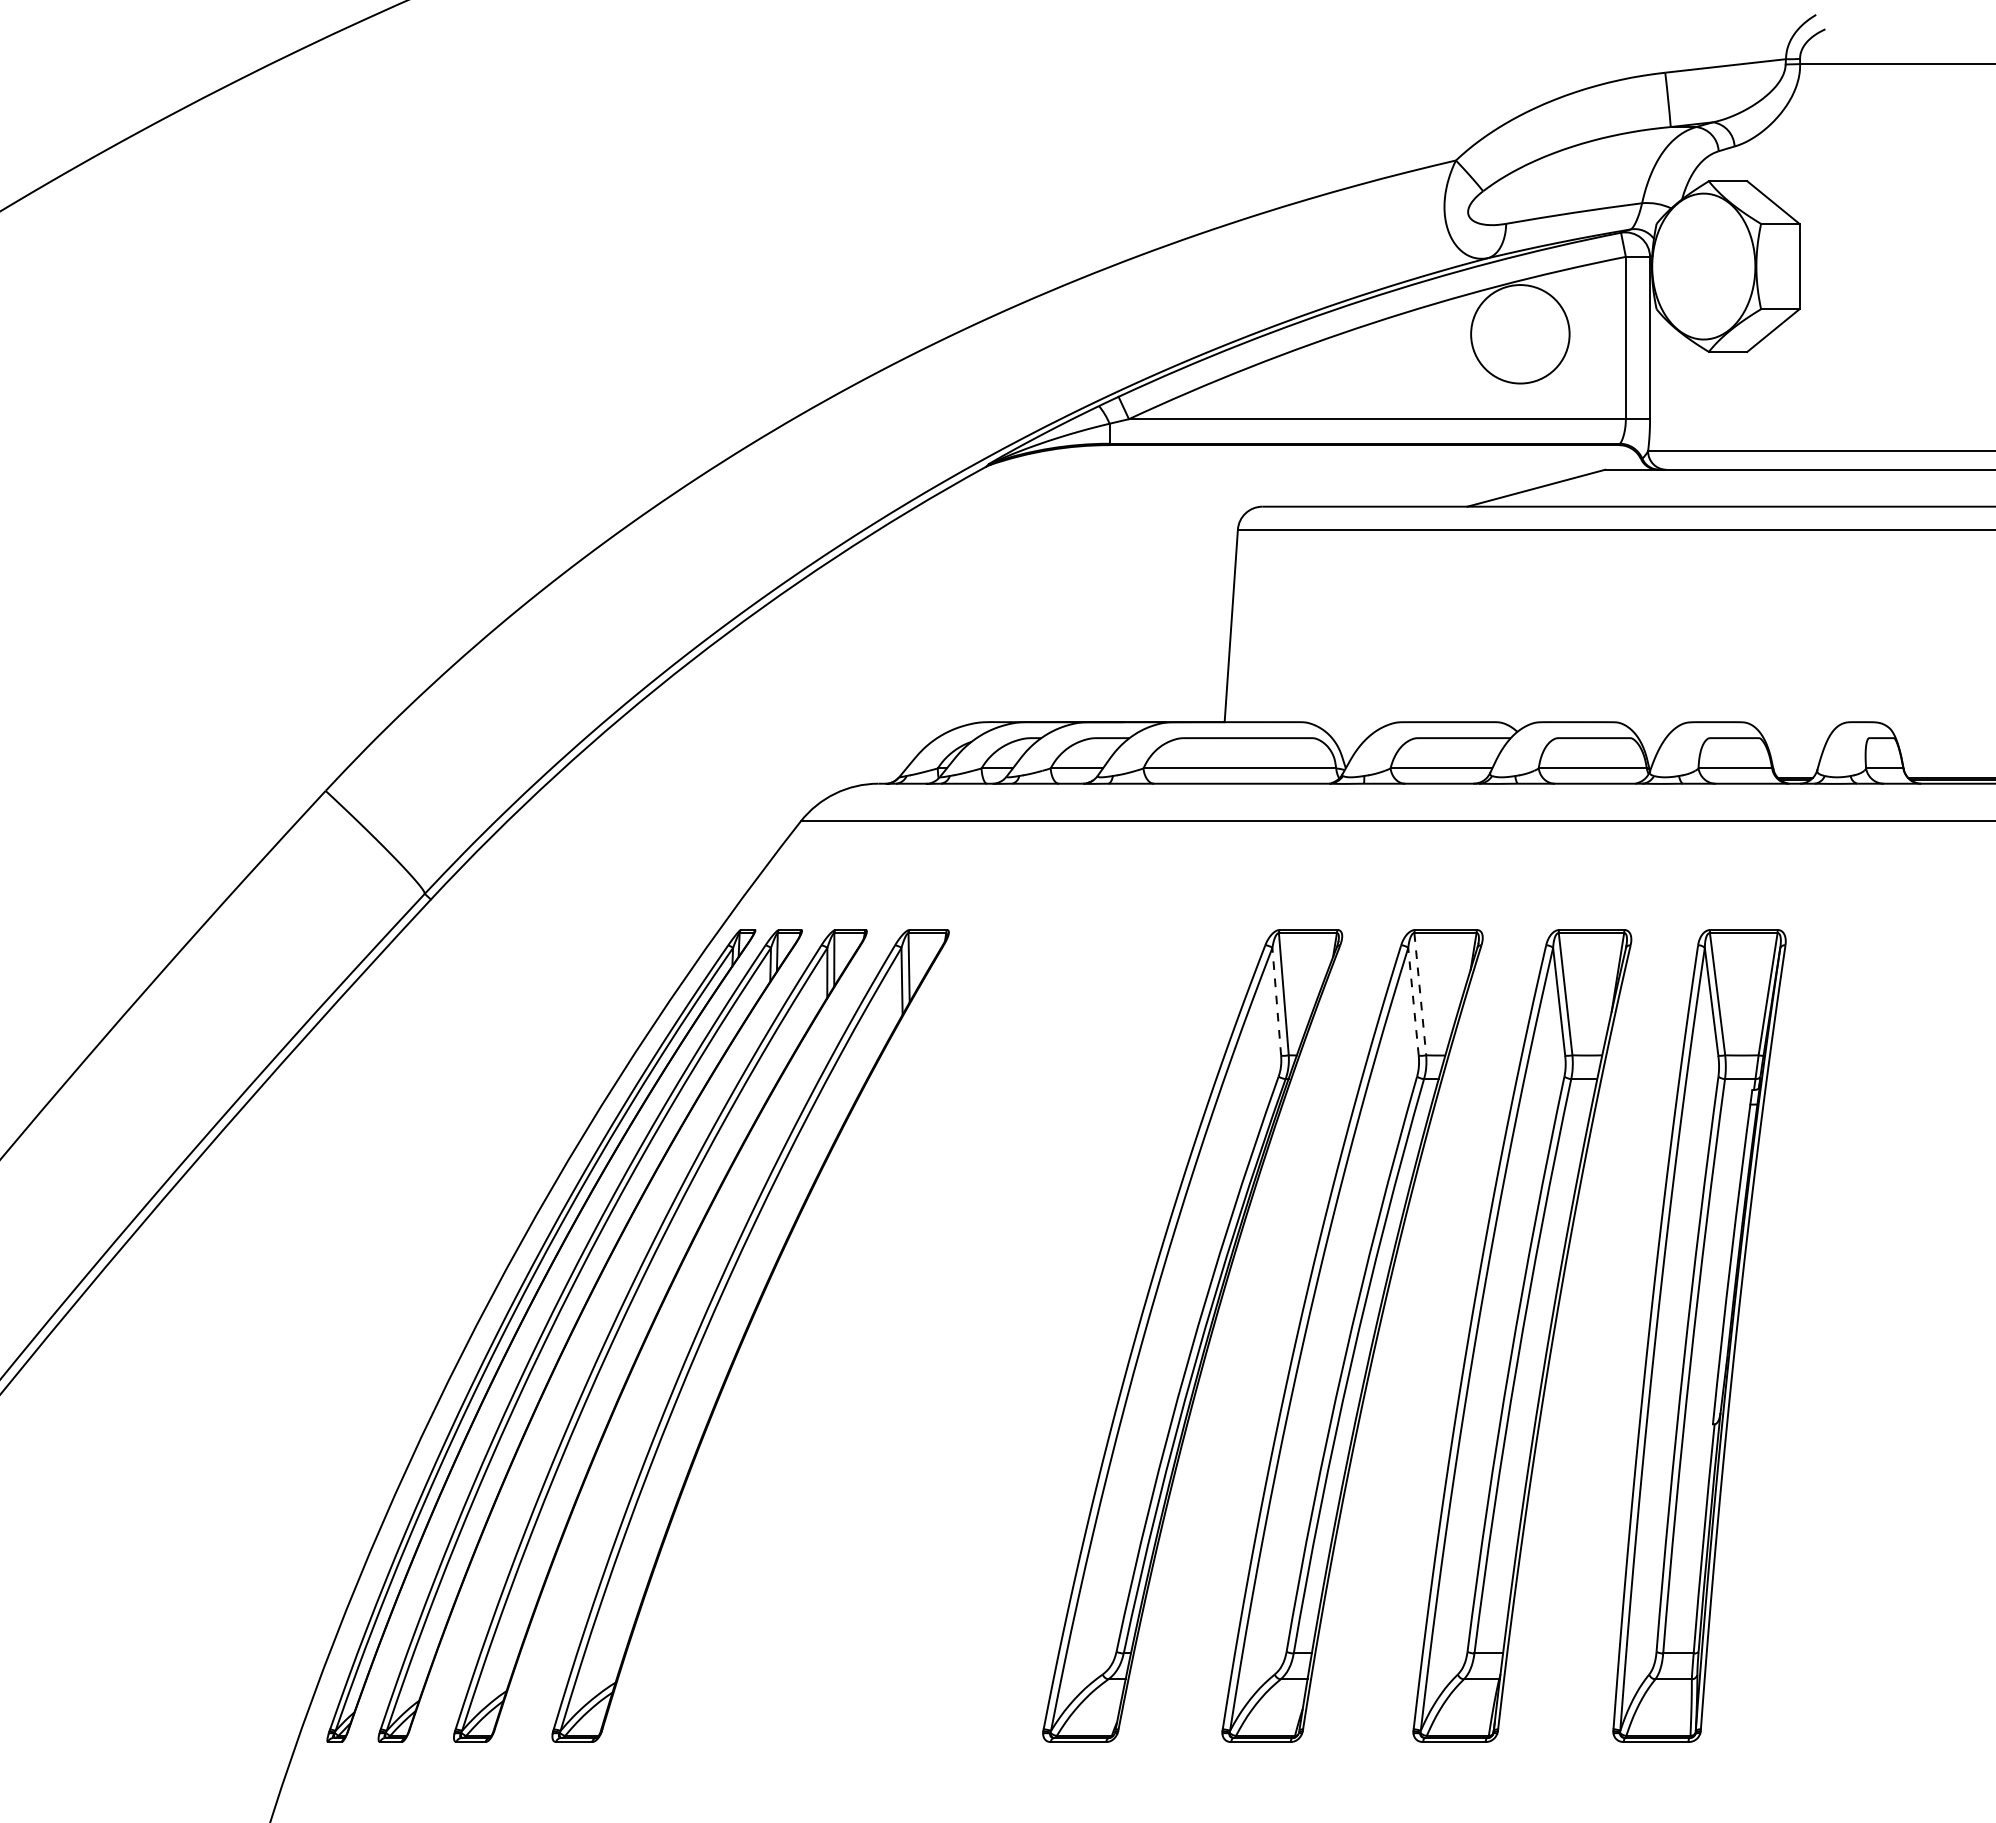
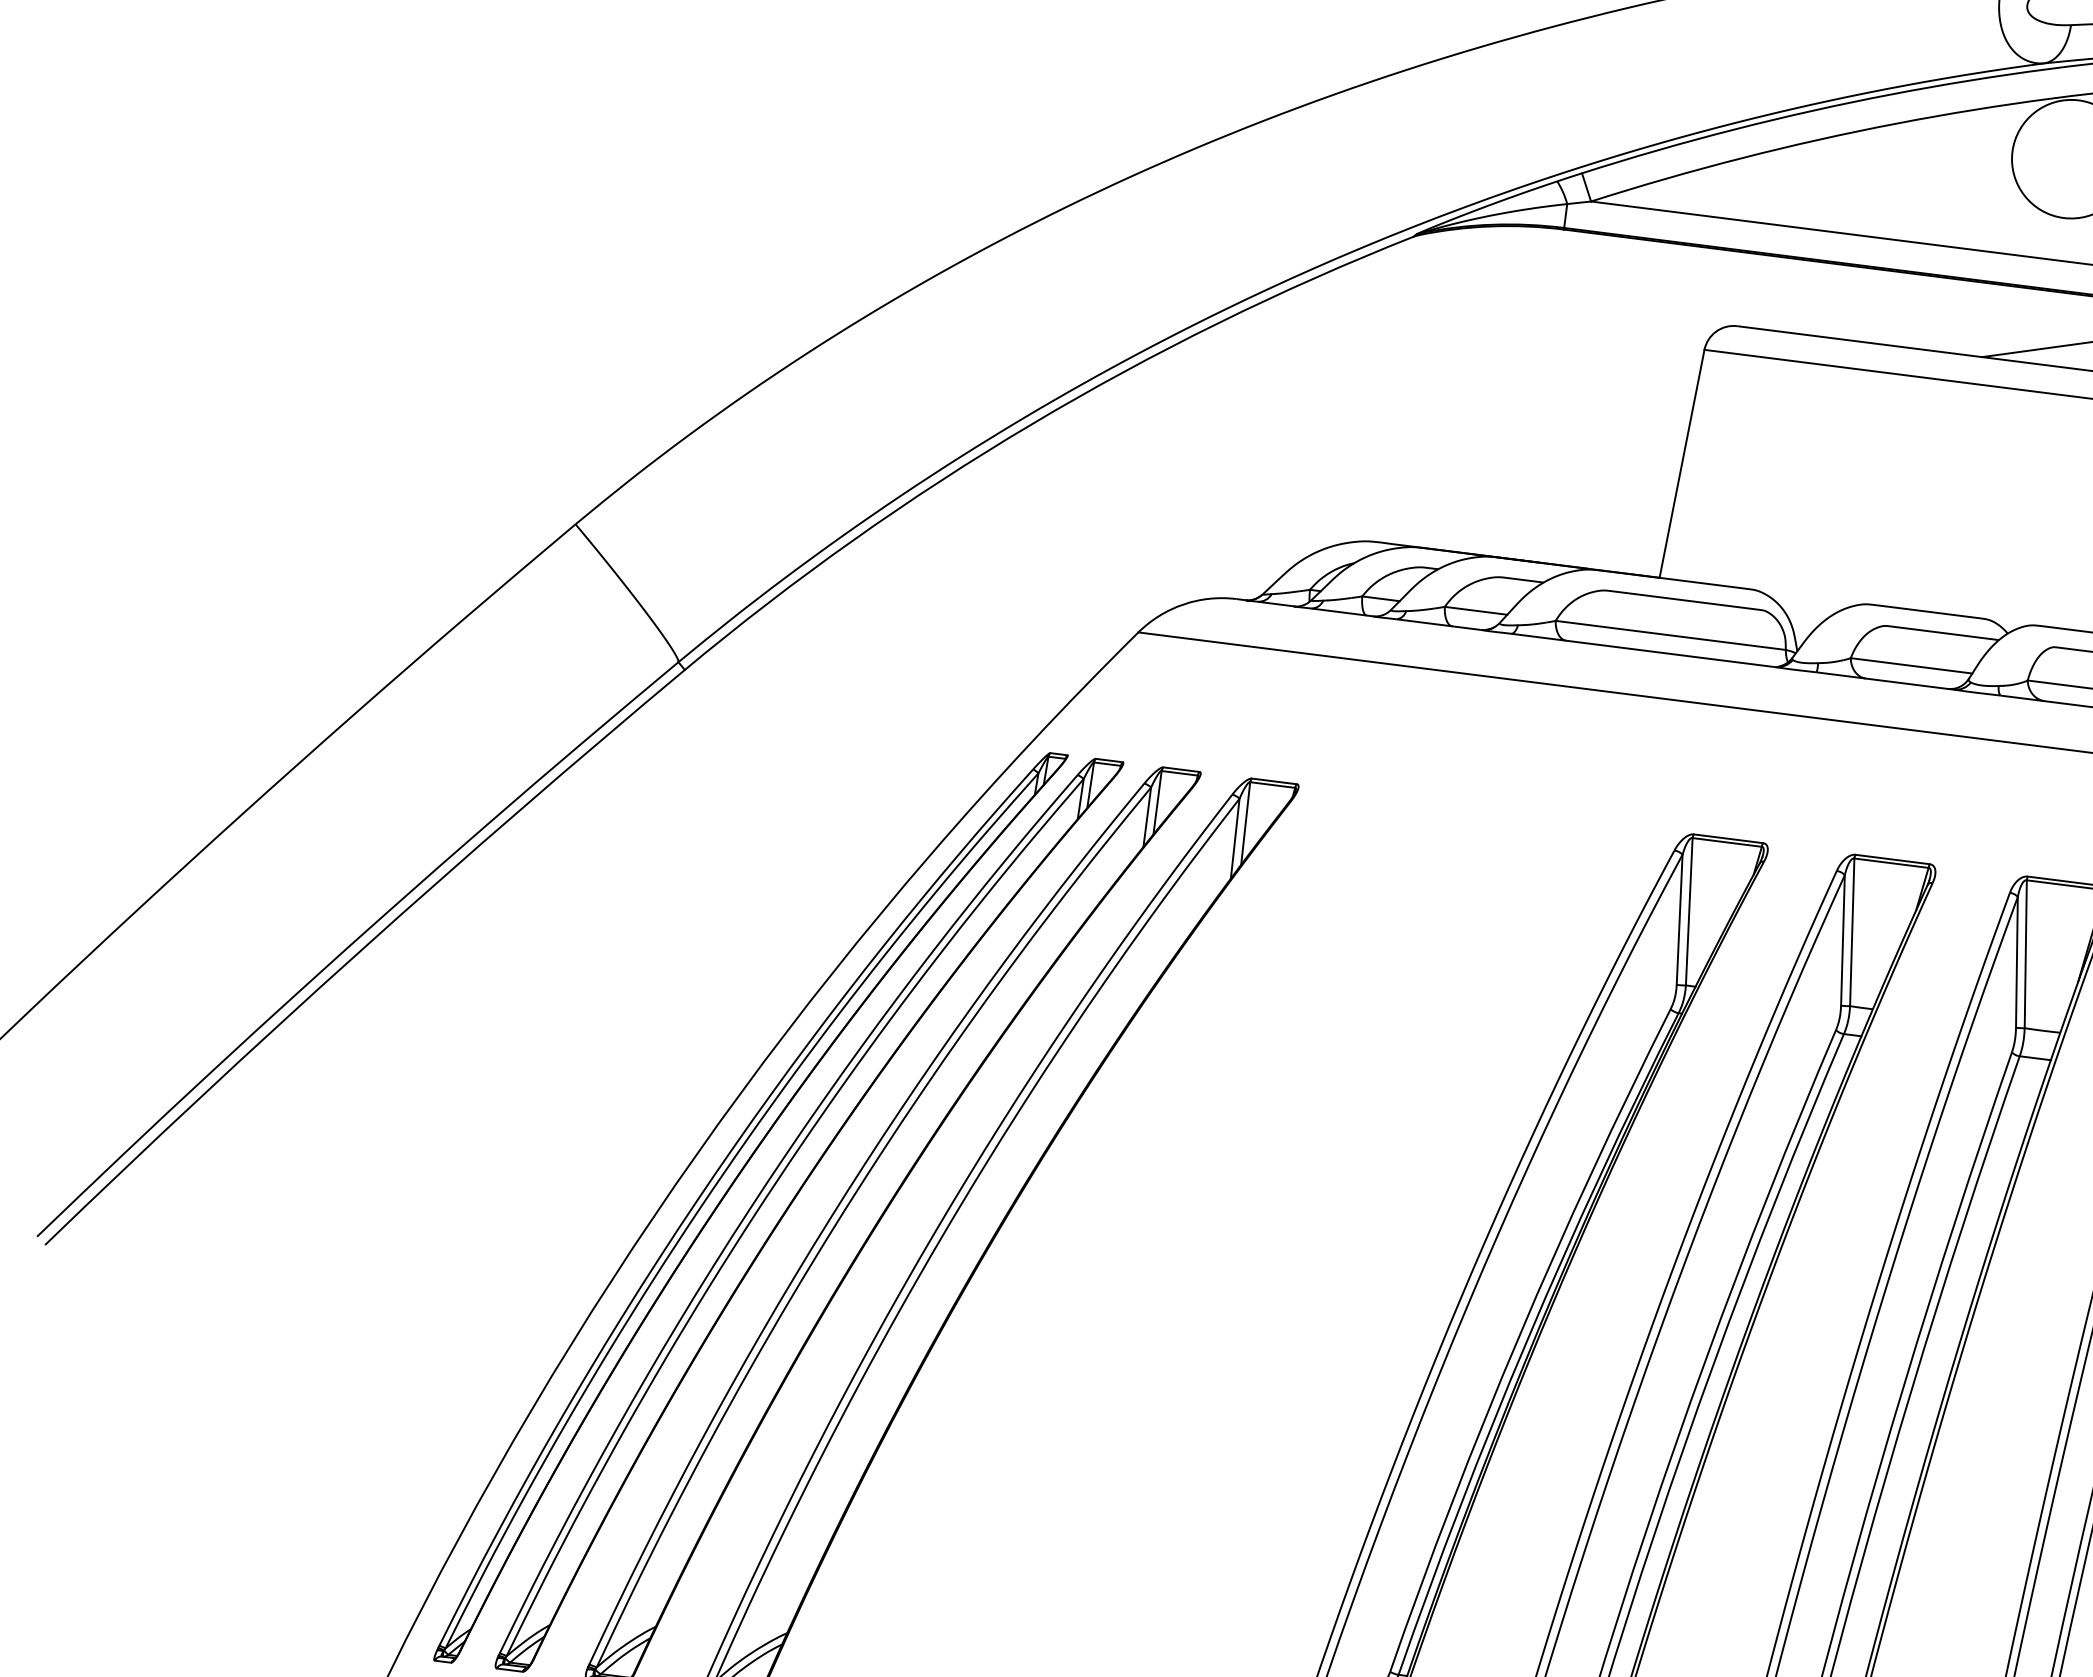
line: (1420, 994) -> (1852, 932), dashed -> solid
line: (1276, 1001) -> (1679, 919), dashed -> solid
line: (1413, 1001) -> (1843, 939), dashed -> solid

